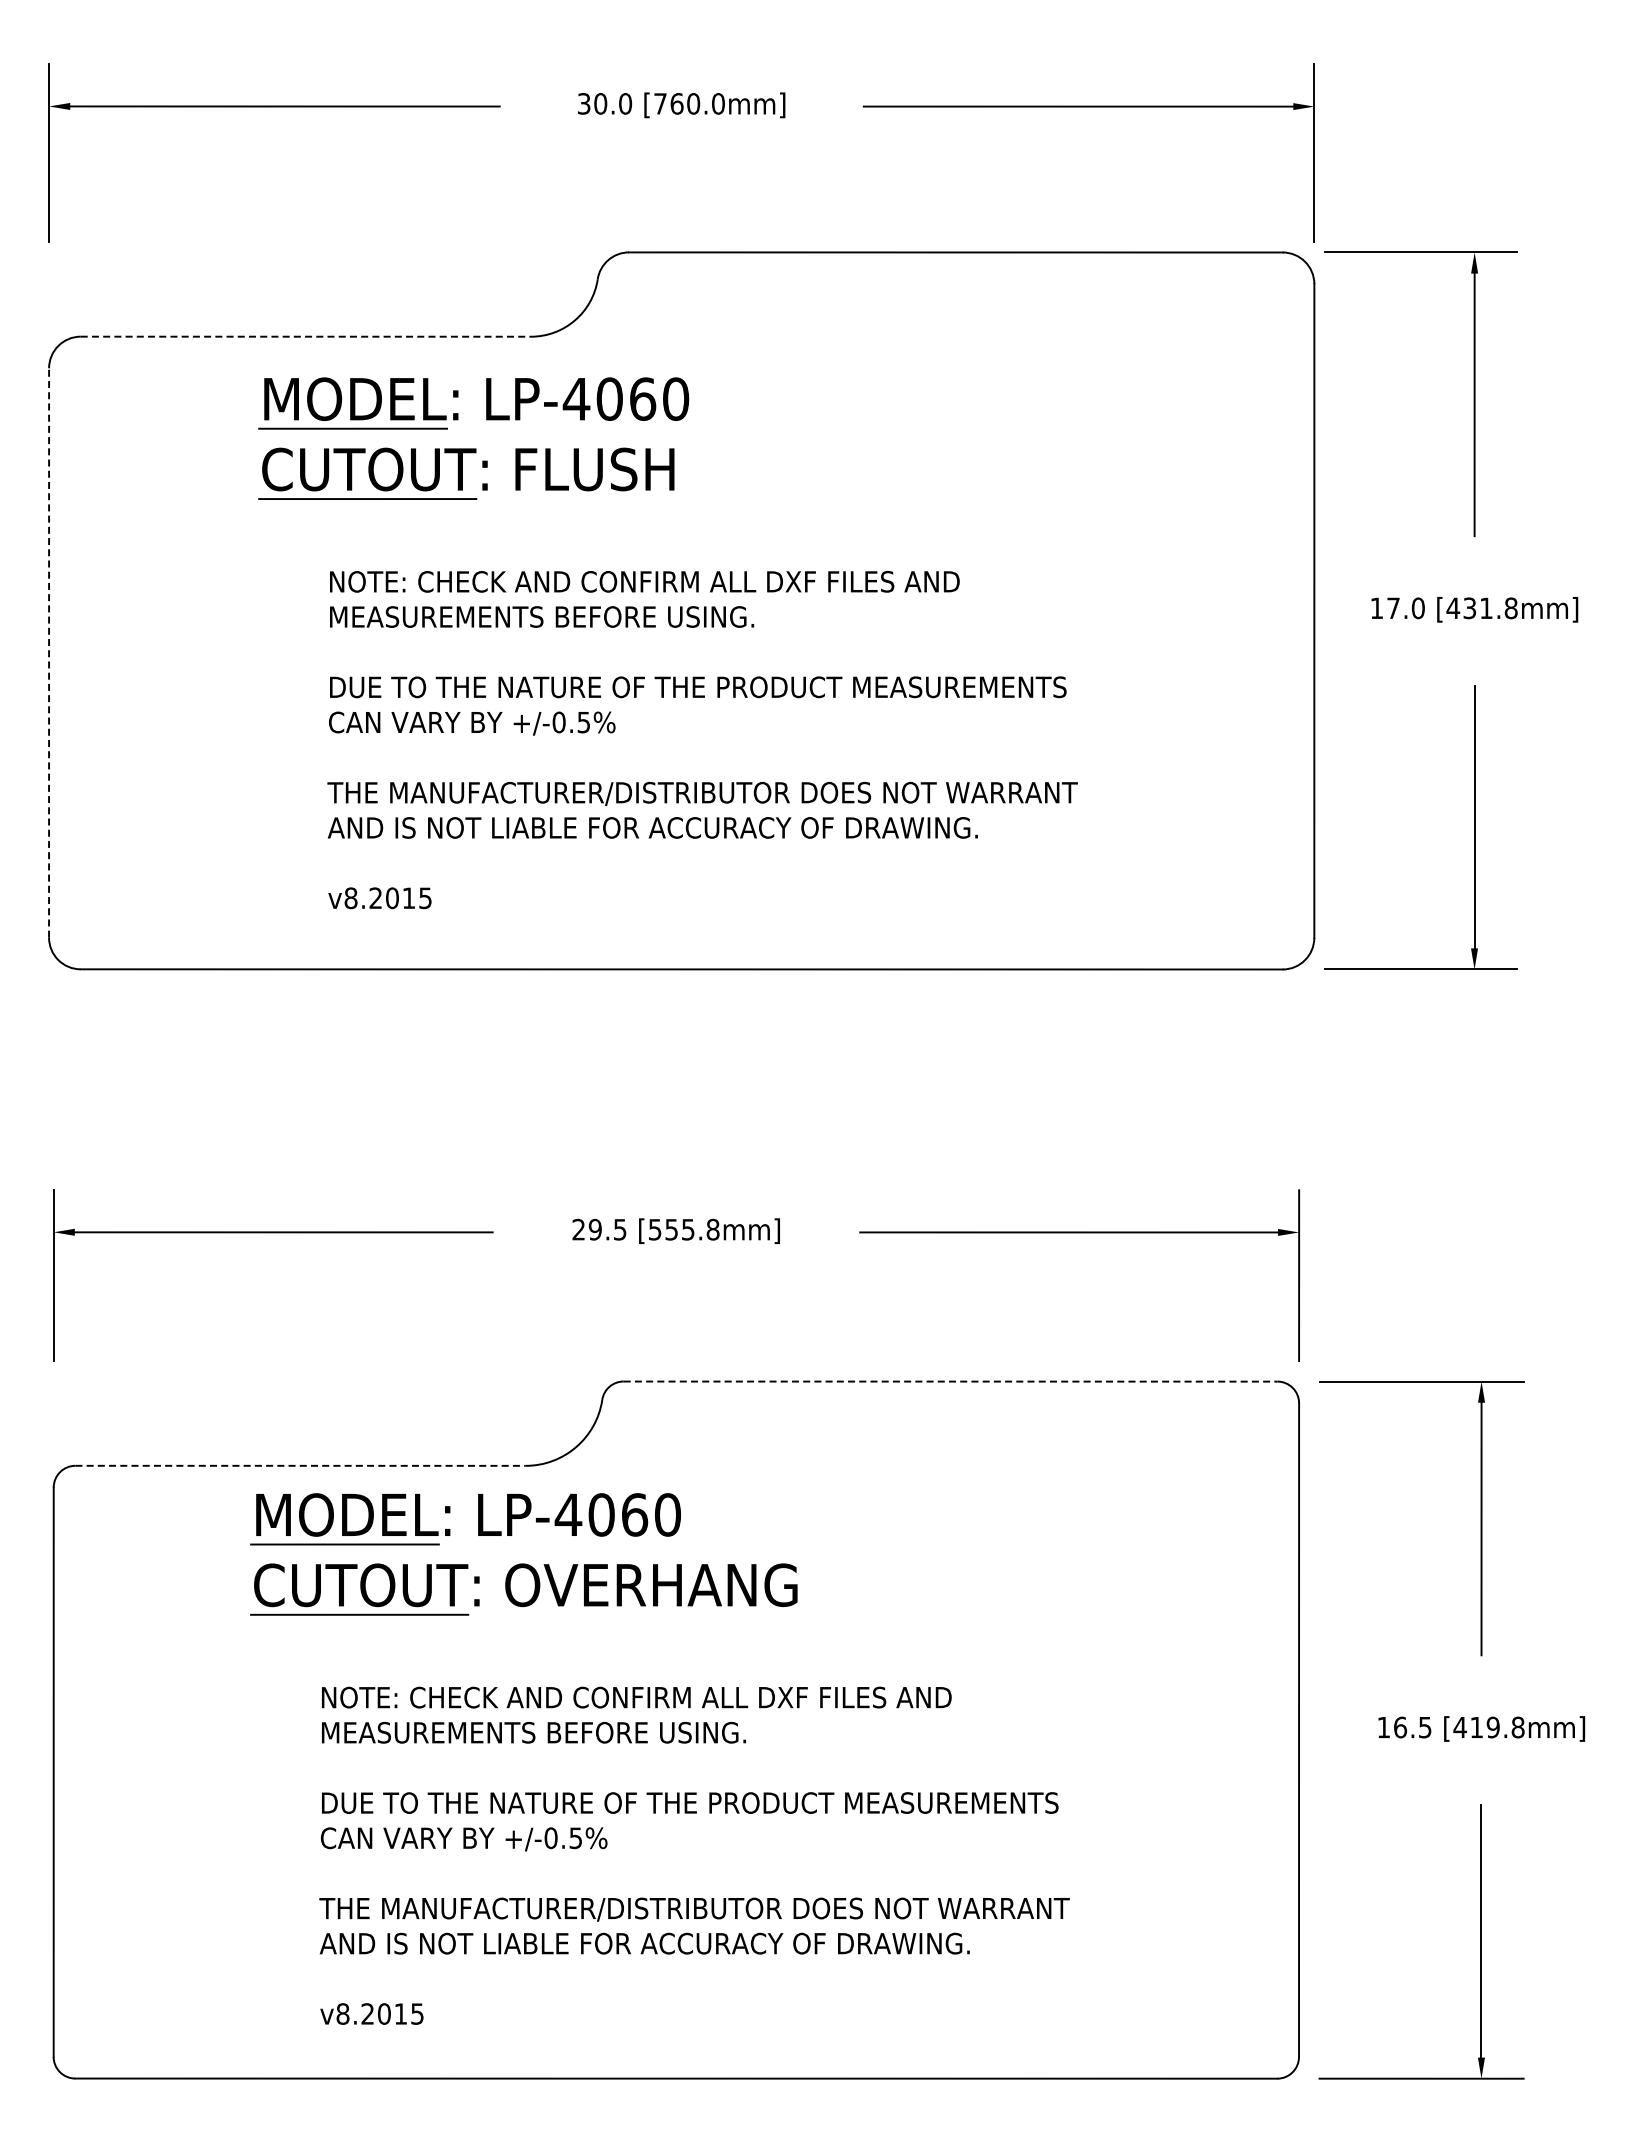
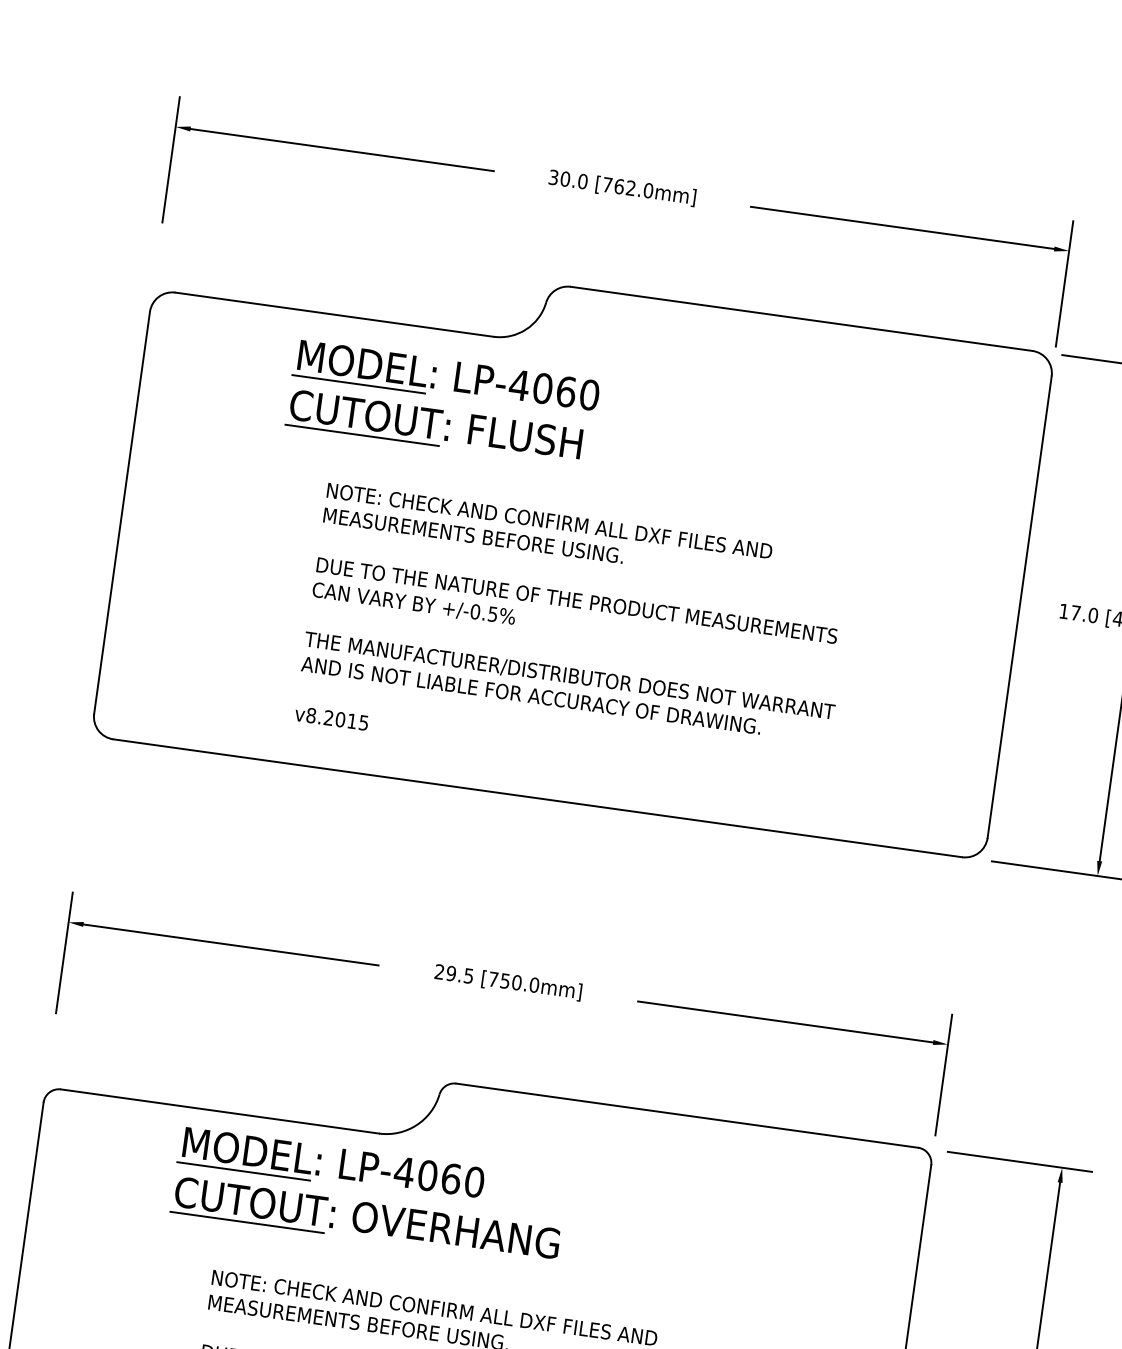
text: (693, 103) -> (630, 187), [760.0mm] -> [762.0mm]
line: (306, 336) -> (334, 314), dashed -> solid
line: (49, 653) -> (122, 513), dashed -> solid
text: (684, 1229) -> (514, 982), [555.8mm] -> [750.0mm]
line: (950, 1381) -> (687, 1115), dashed -> solid
line: (301, 1465) -> (220, 1111), dashed -> solid

